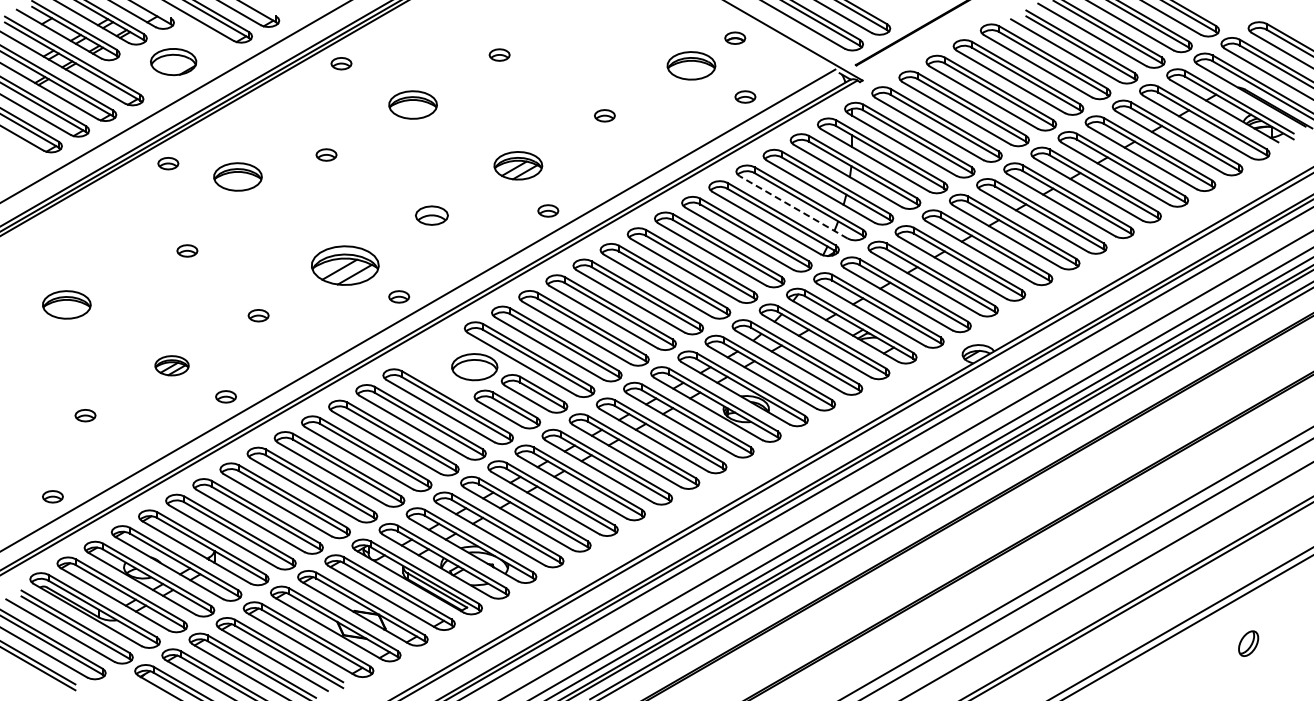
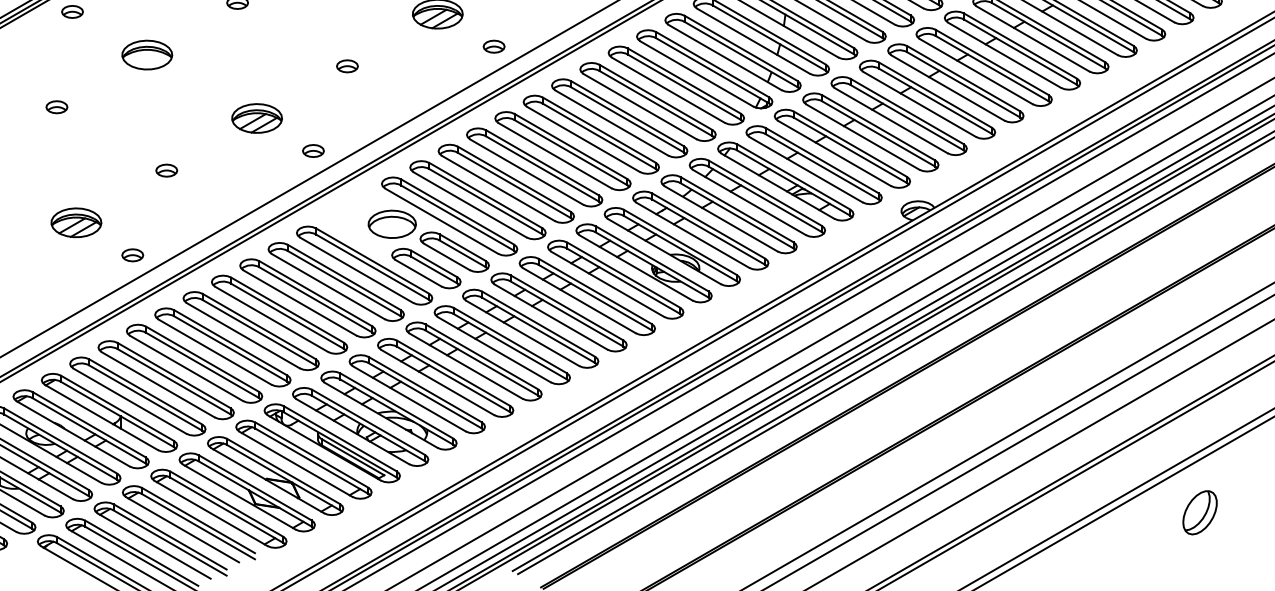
part: (237, 176) -> (146, 54), moved
line: (793, 207) -> (724, 57), dashed -> solid
part: (548, 210) -> (494, 46), moved
part: (431, 215) -> (347, 66), size x0.62
part: (187, 250) -> (57, 106), moved
part: (344, 265) -> (256, 118), size x0.71
part: (171, 365) -> (75, 222), size x1.43
part: (1248, 643) -> (1199, 512), size x1.67

